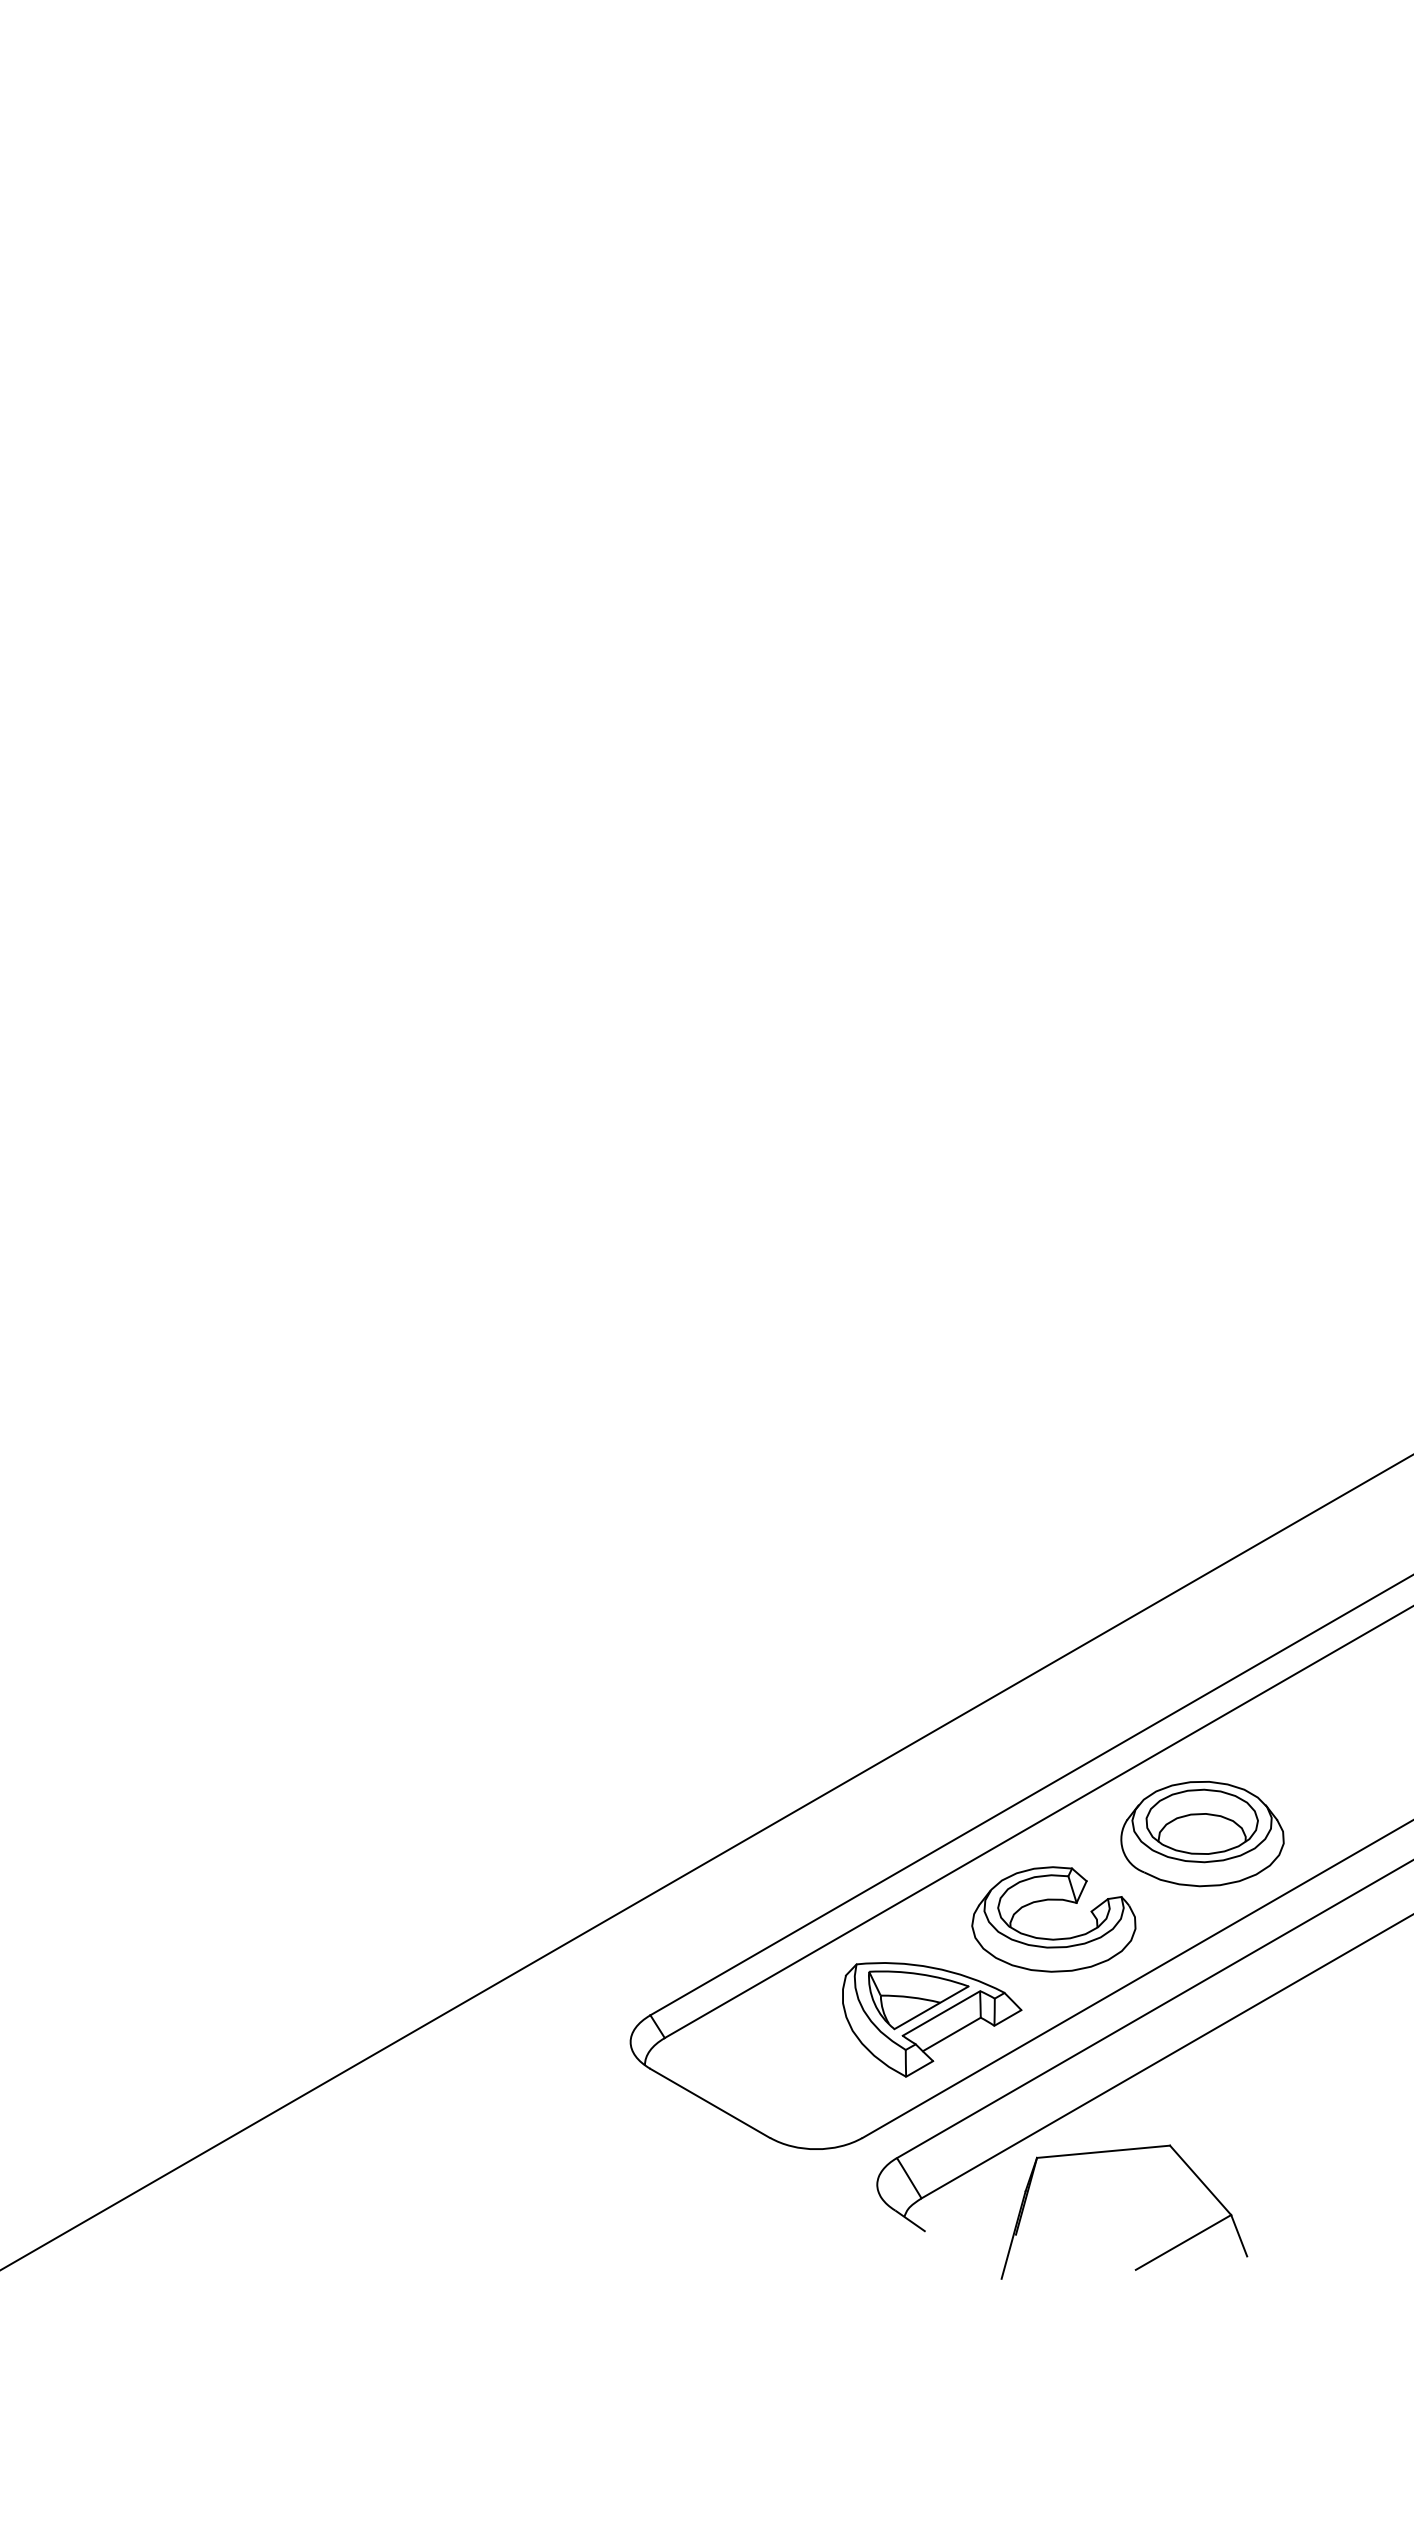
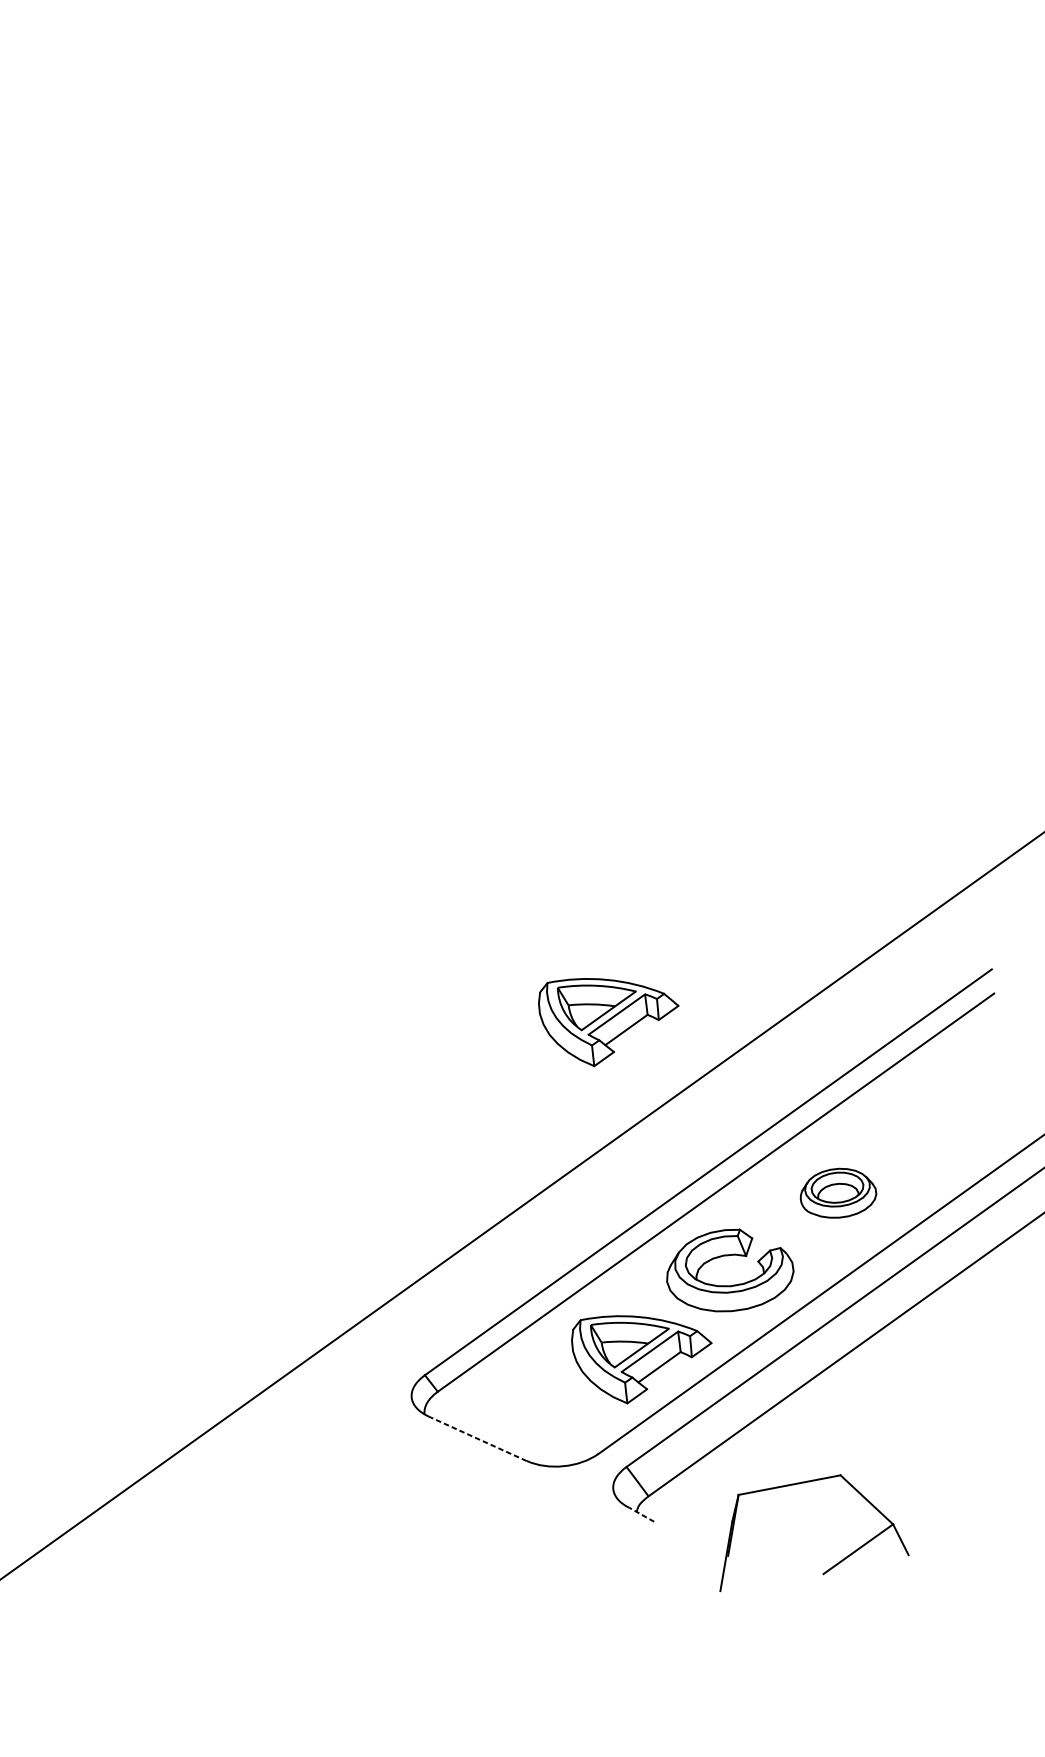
part: (932, 1583) -> (610, 1019), added
part: (1202, 1834) -> (838, 1193), size x0.6
line: (709, 2103) -> (477, 1438), solid -> dashed
line: (910, 2220) -> (641, 1514), solid -> dashed
part: (1151, 2259) -> (834, 1564), moved

